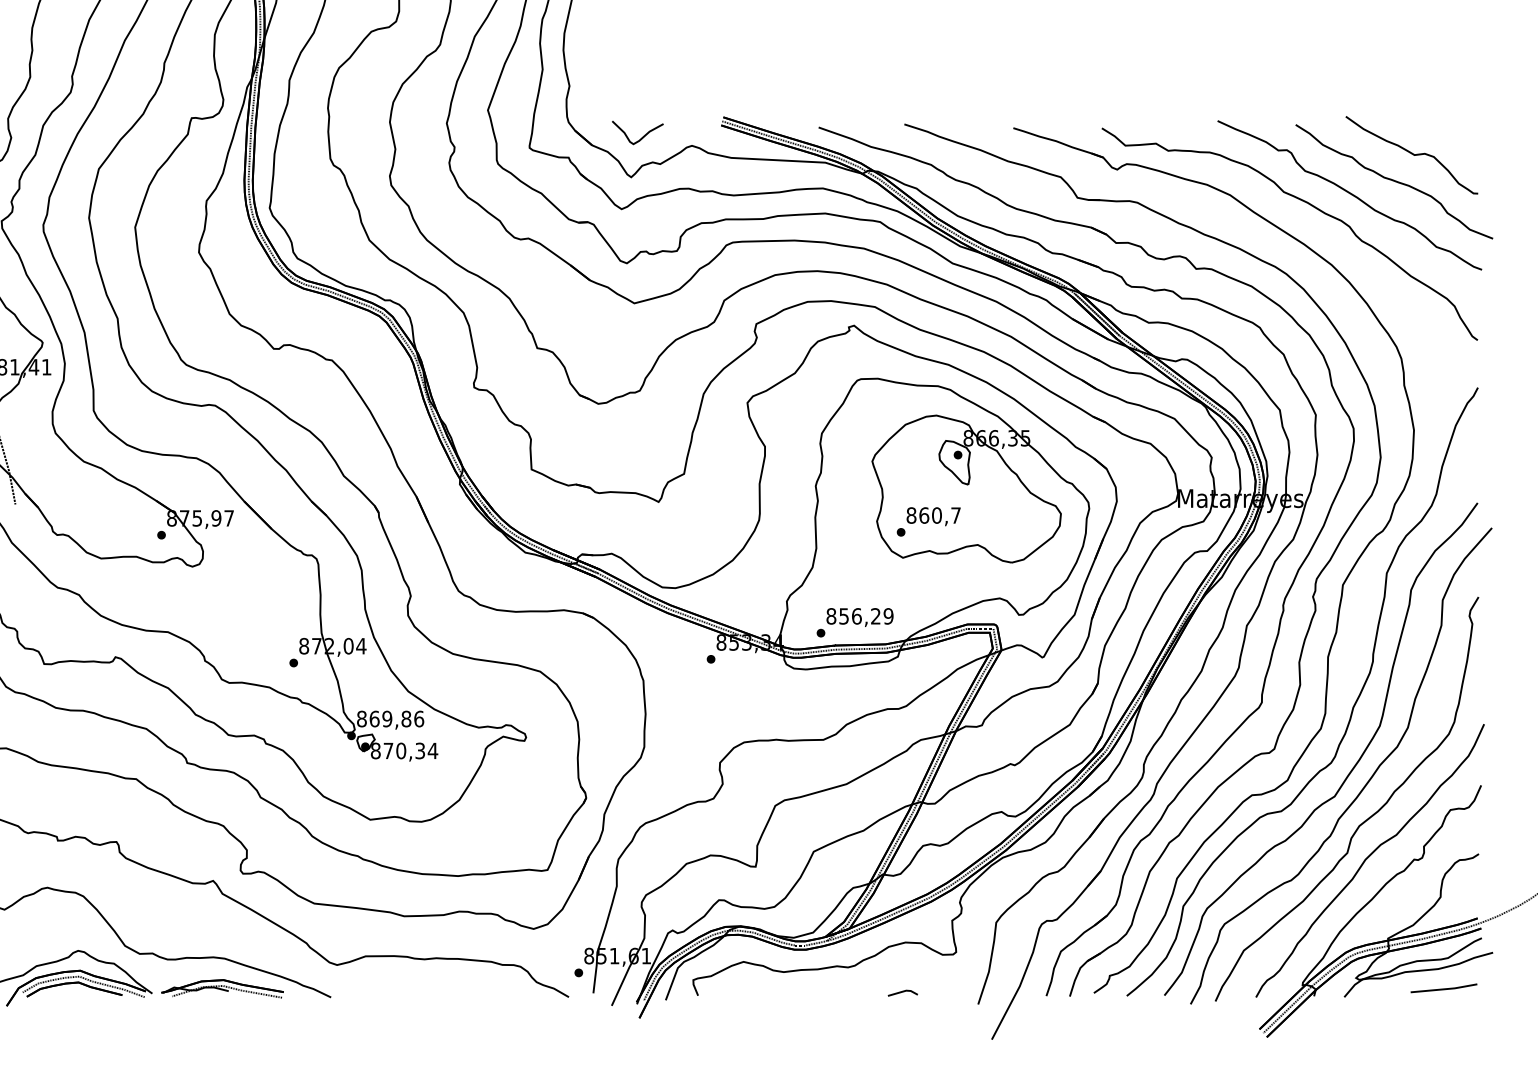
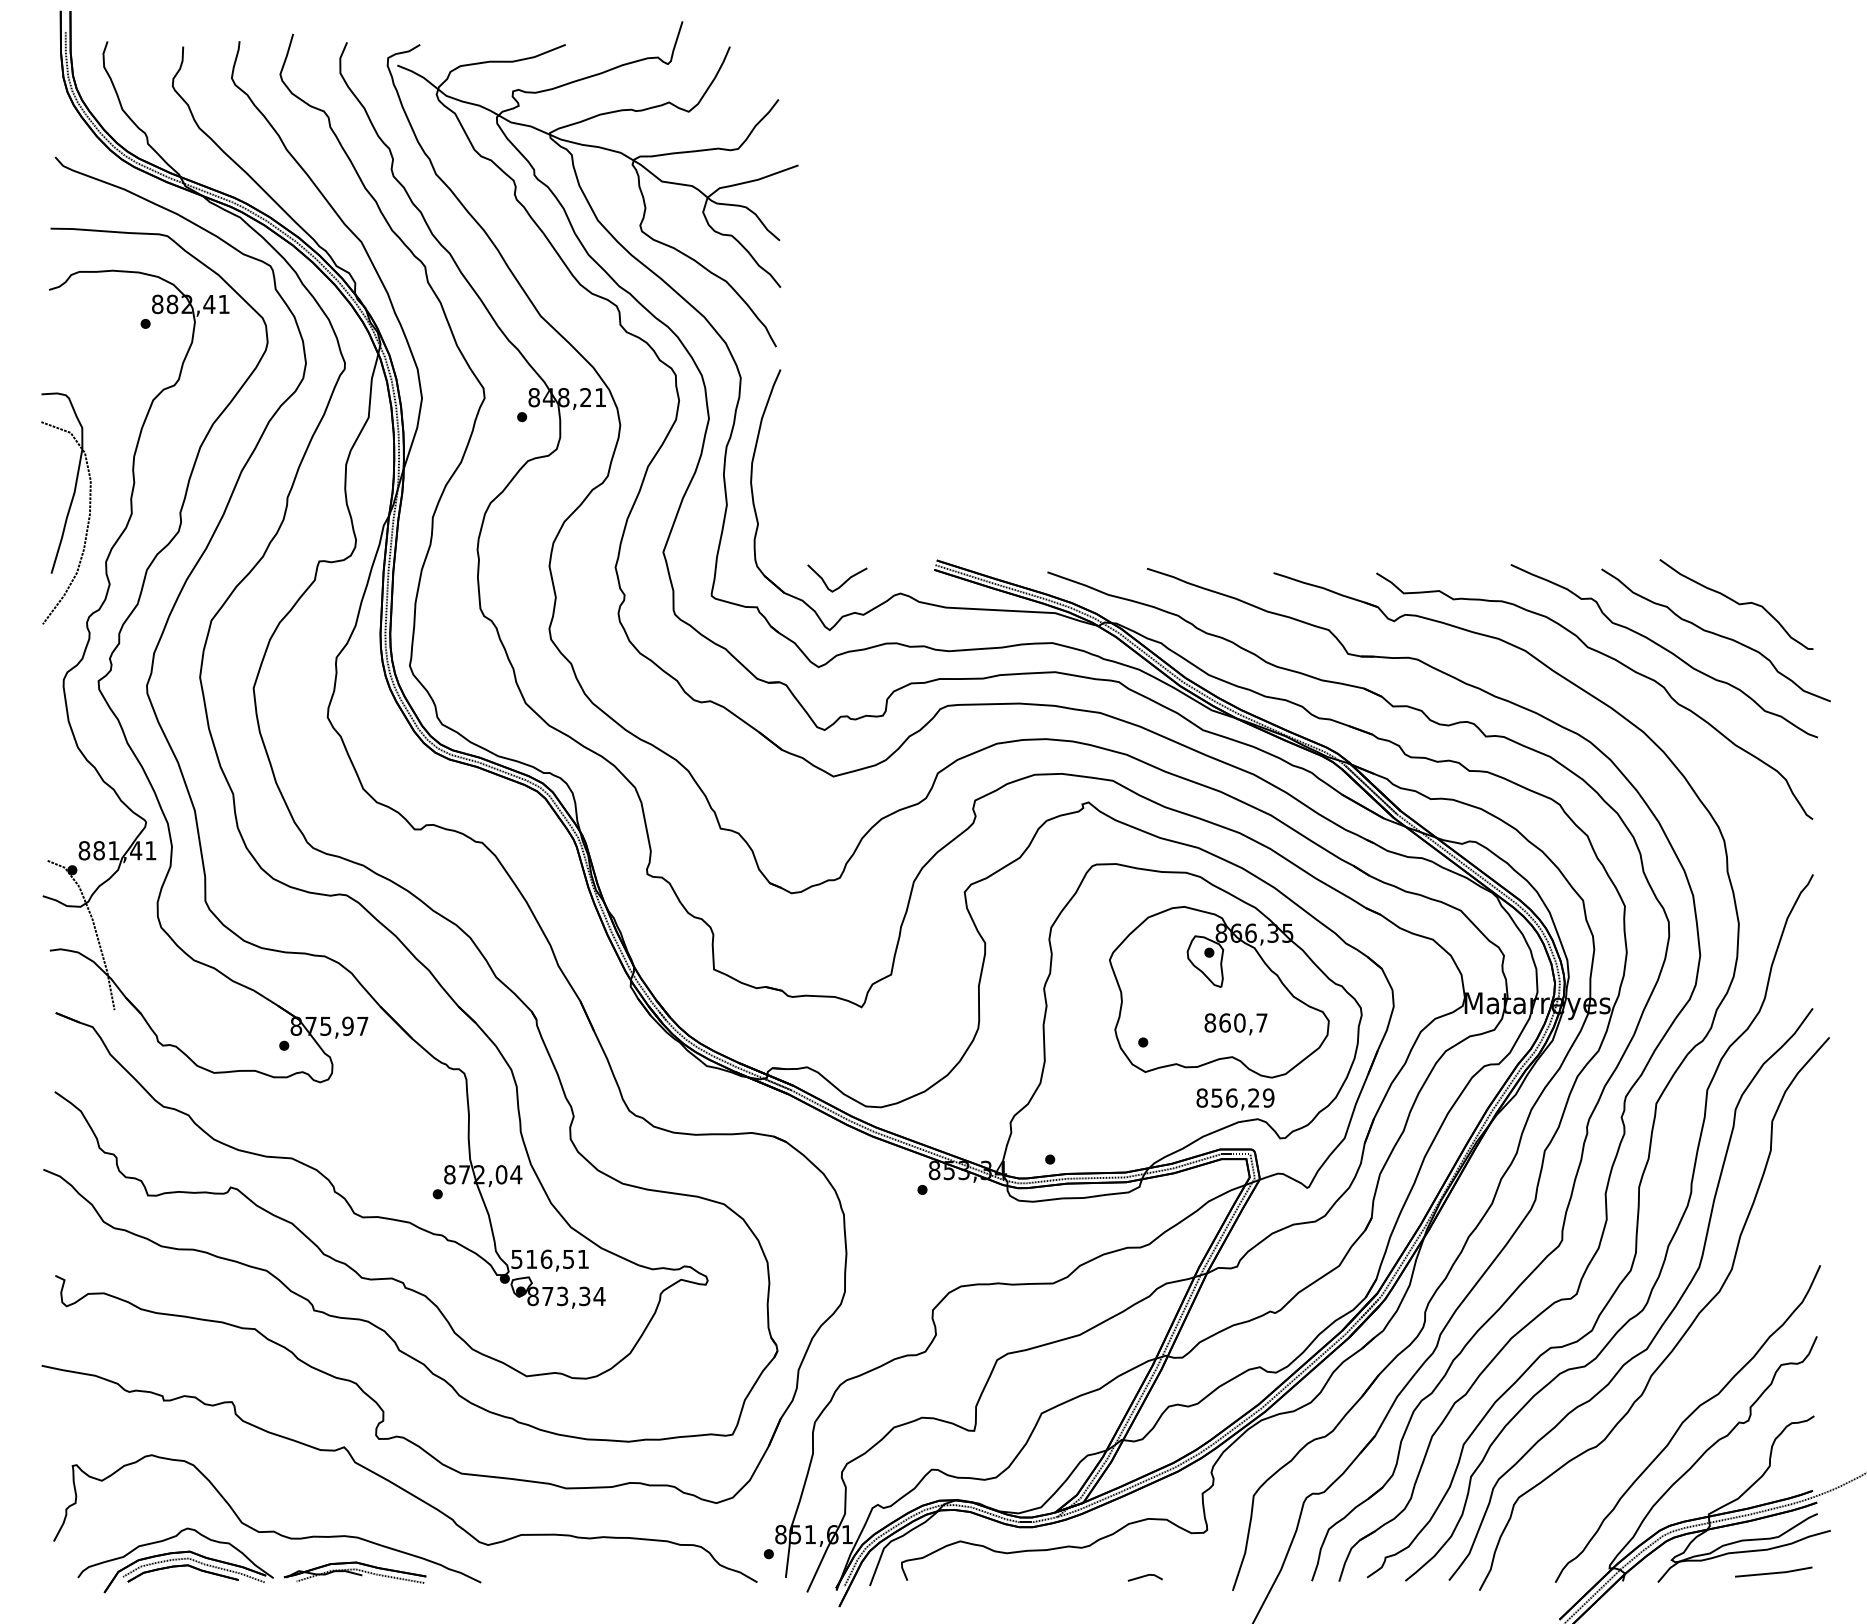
text: (933, 516) -> (1235, 1024), moved
text: (860, 617) -> (1235, 1099), moved
text: (390, 719) -> (550, 1259), 869,86 -> 516,51
text: (401, 751) -> (562, 1296), 870,34 -> 873,34
curve: (1365, 819) -> (1682, 1376), removed

